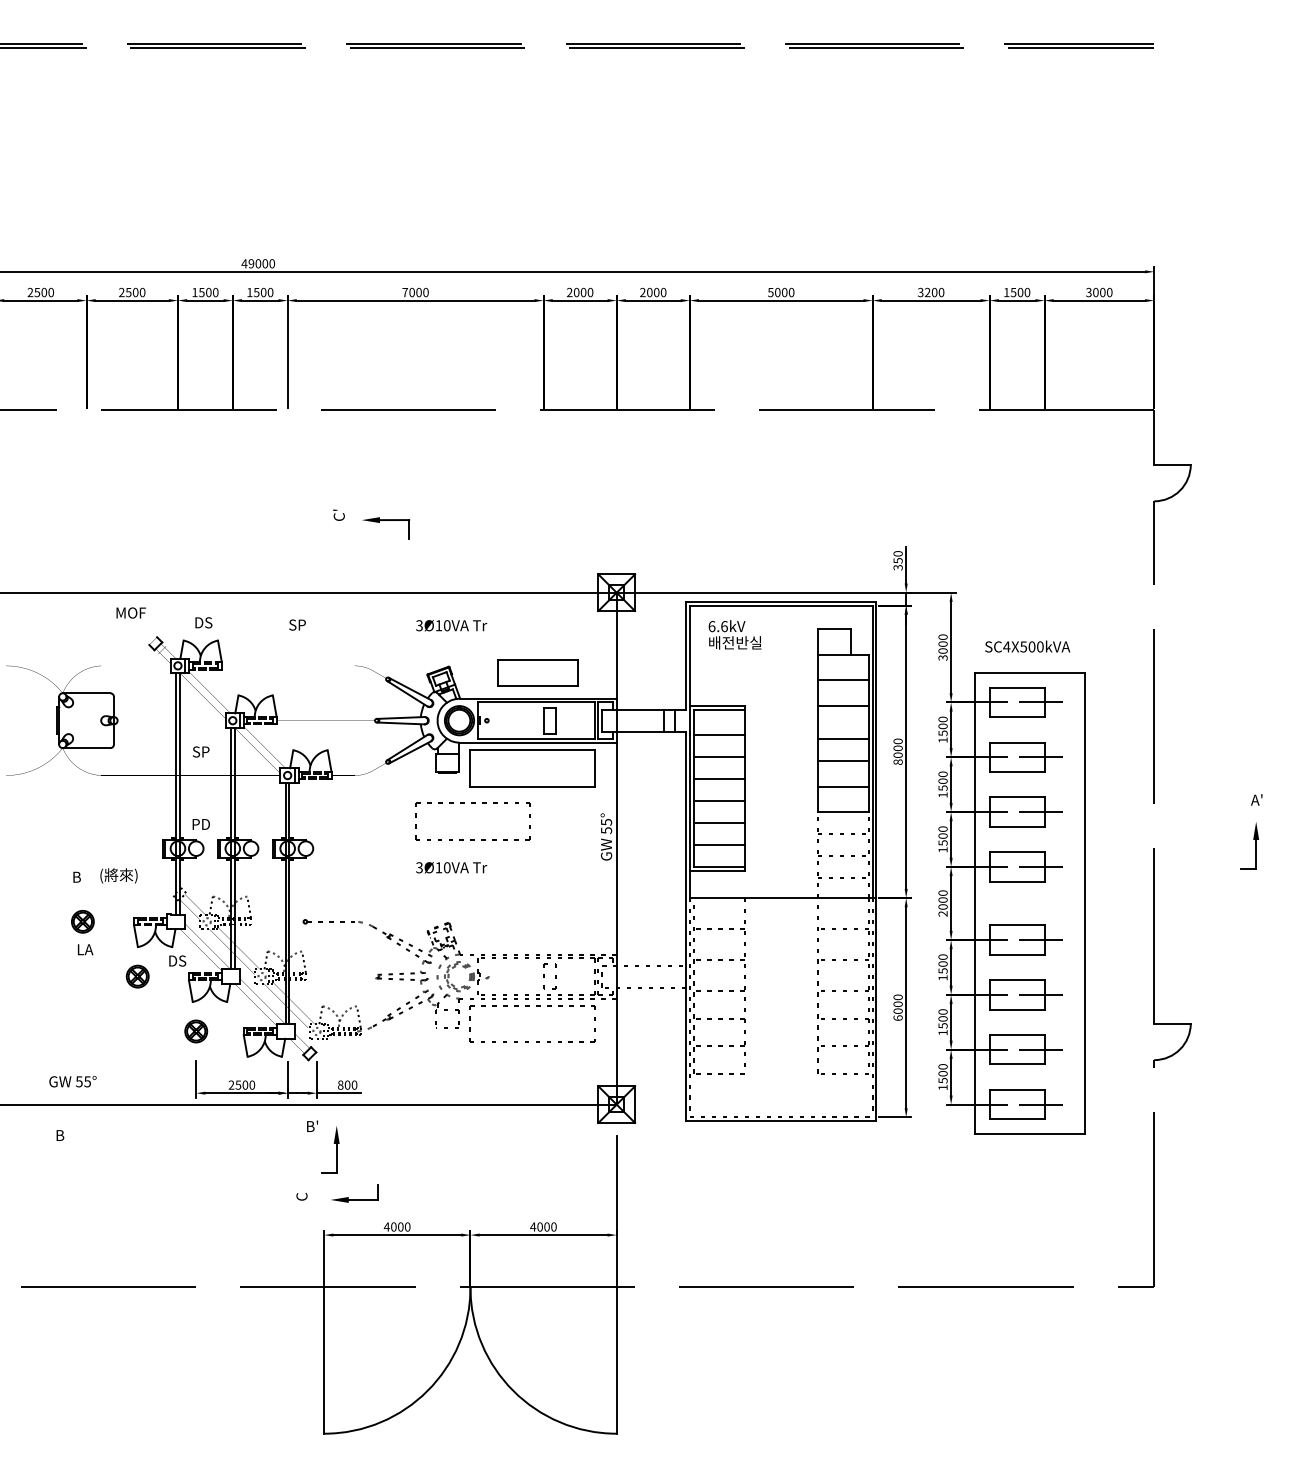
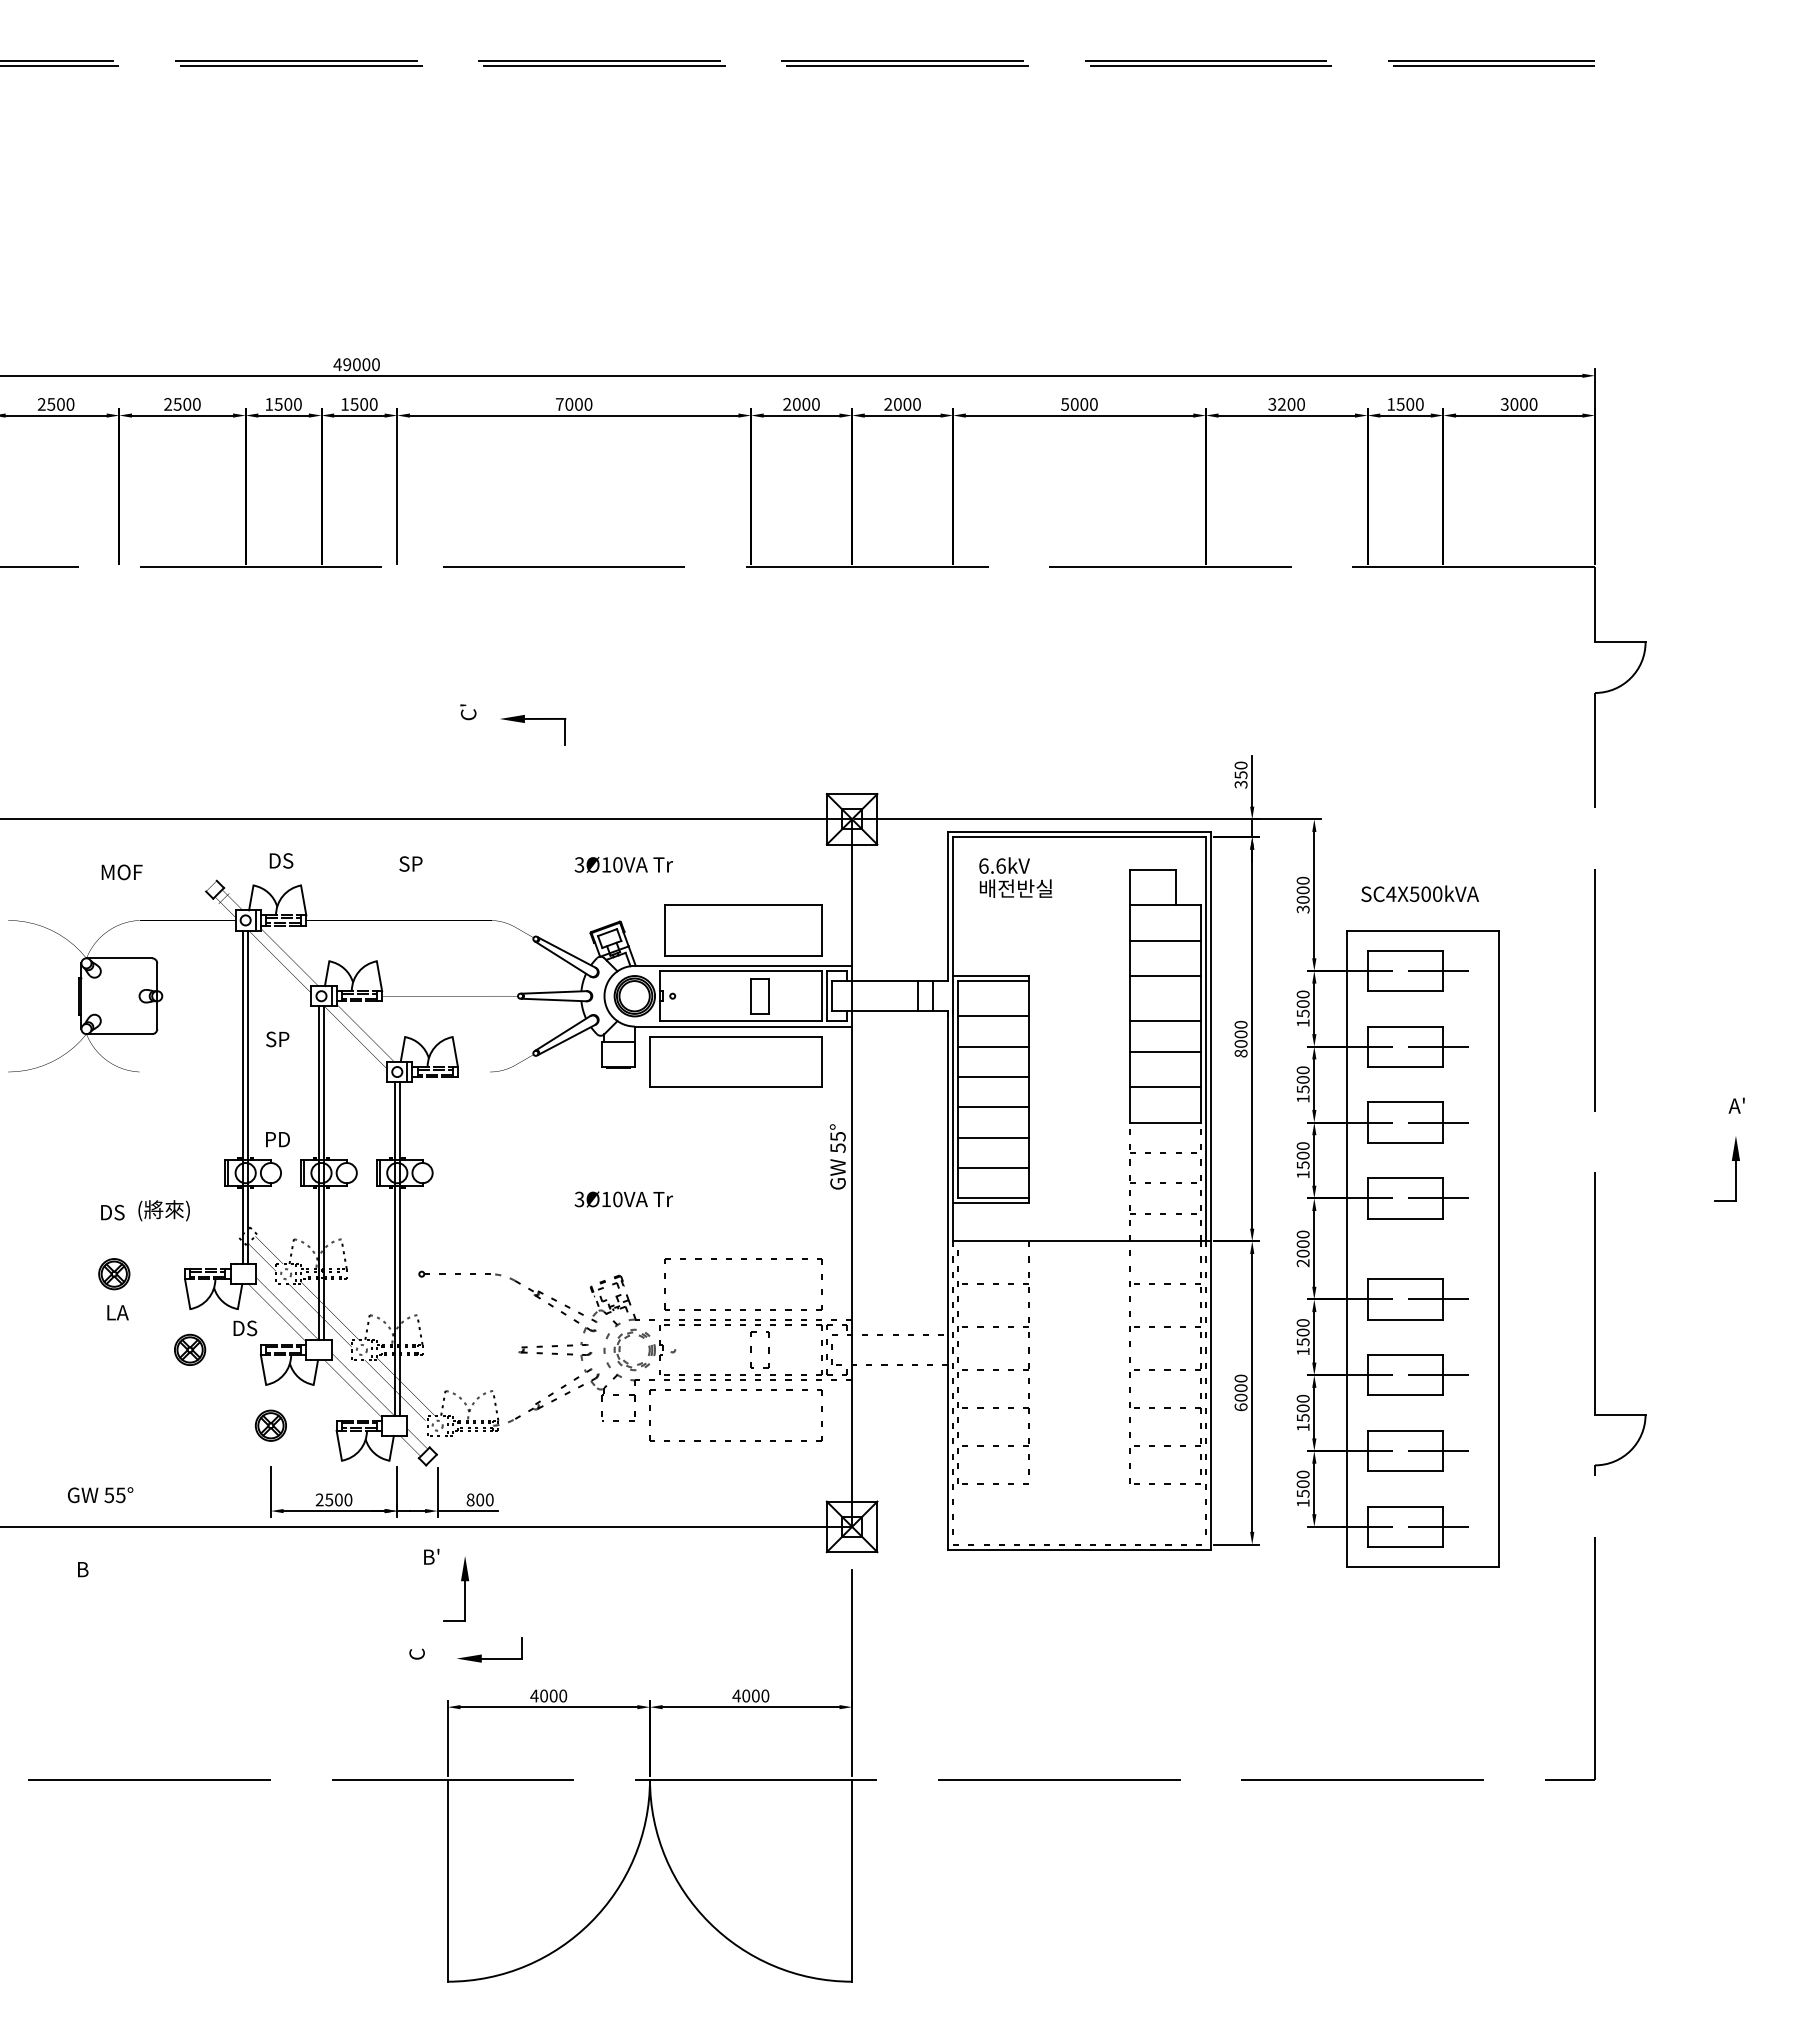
text: (130, 613) -> (121, 872), moved
part: (538, 673) -> (743, 930), size x1.43
part: (473, 803) -> (743, 1259), moved
text: (82, 877) -> (113, 1212), B -> DS

